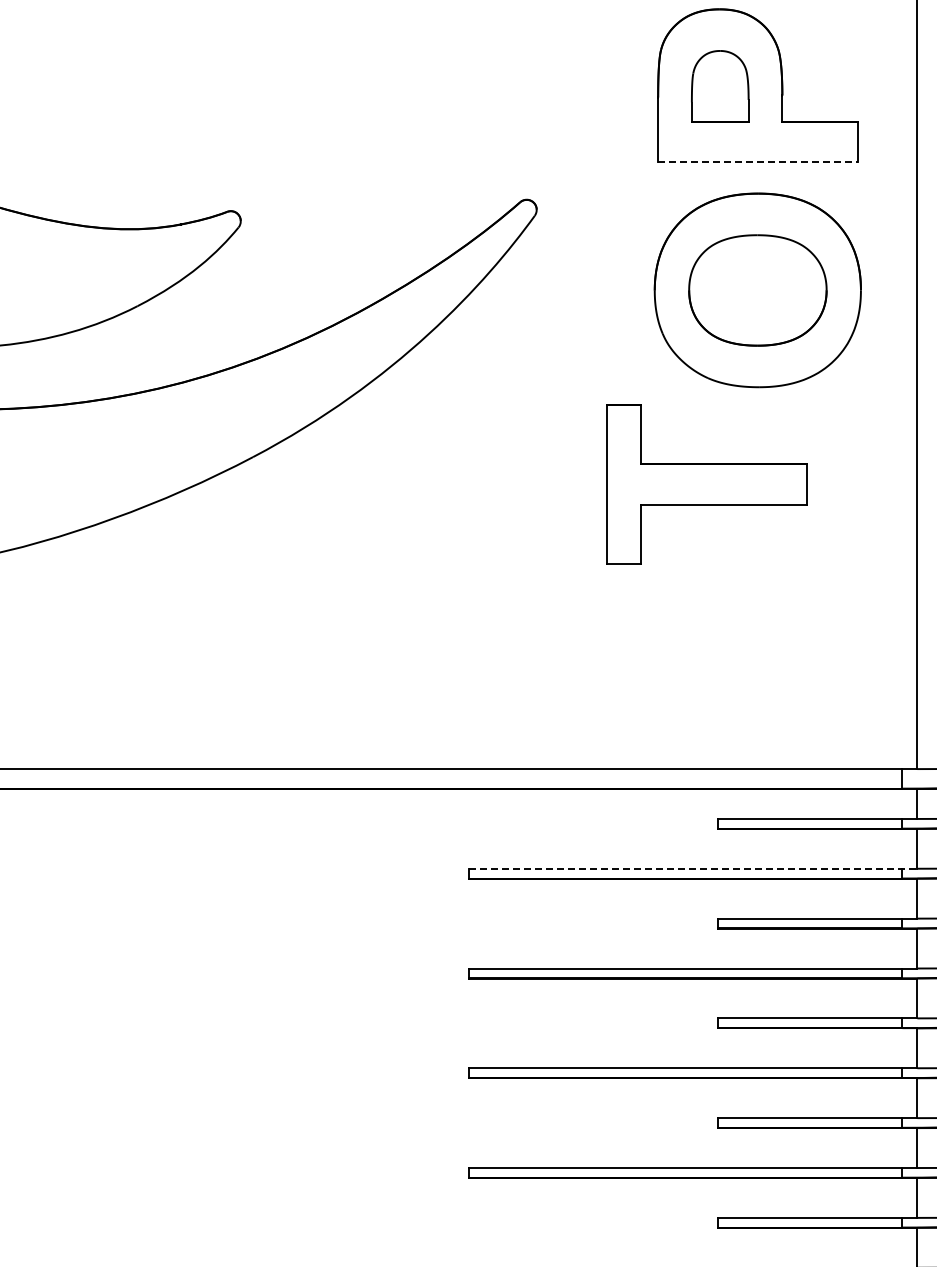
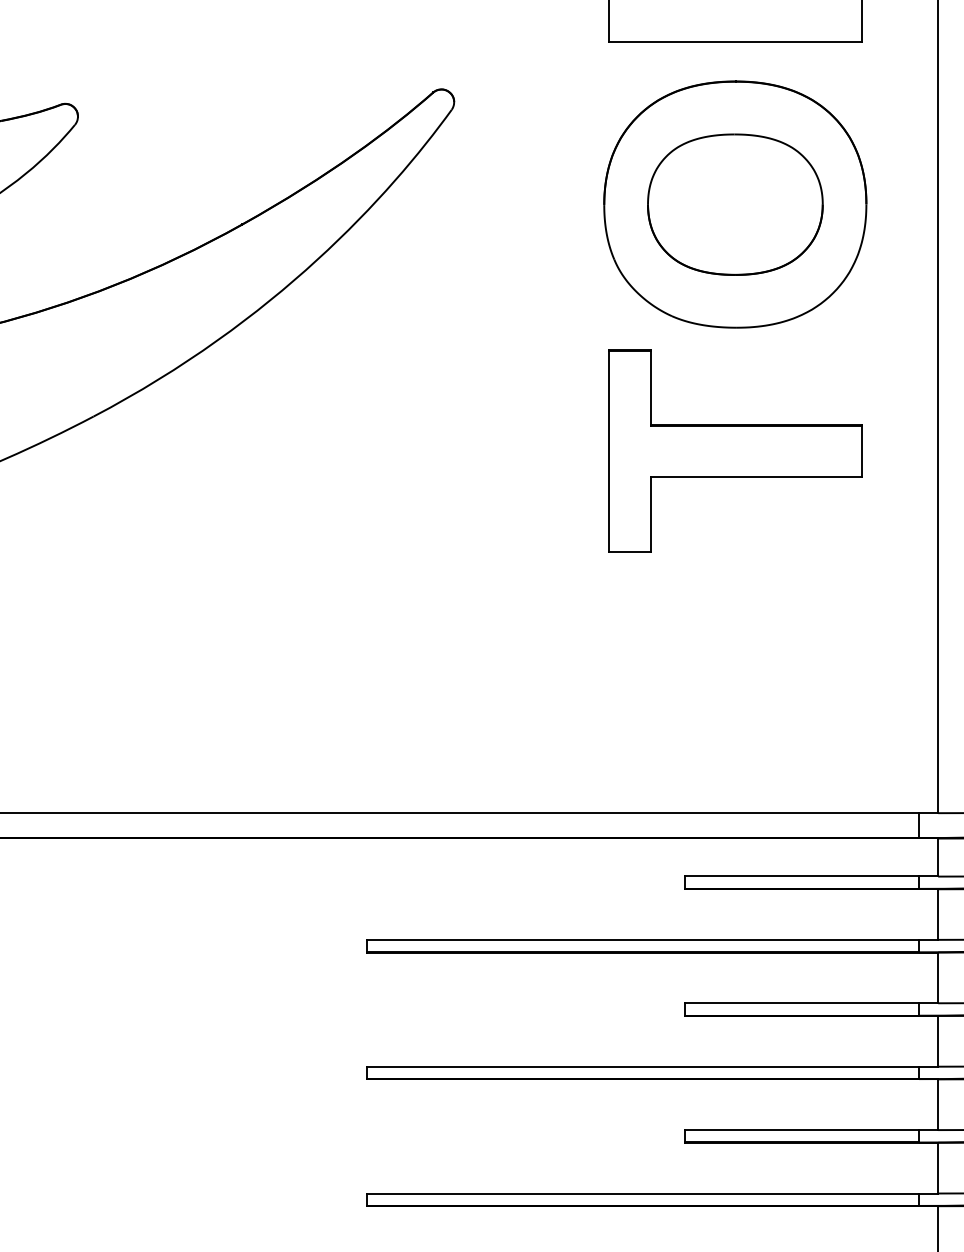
line: (757, 162) -> (734, 42), dashed -> solid
part: (706, 484) -> (734, 451), moved
line: (693, 868) -> (653, 939), dashed -> solid

